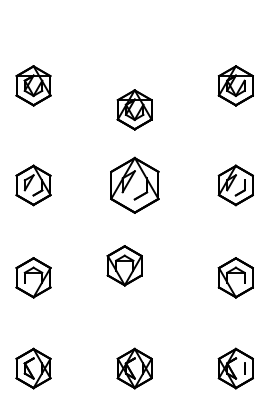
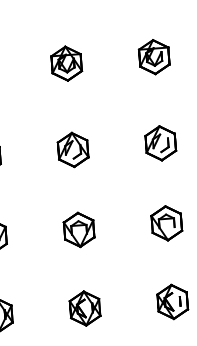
part: (134, 109) -> (66, 63), moved
part: (134, 185) -> (72, 150), size x0.71
part: (124, 265) -> (78, 229), moved

